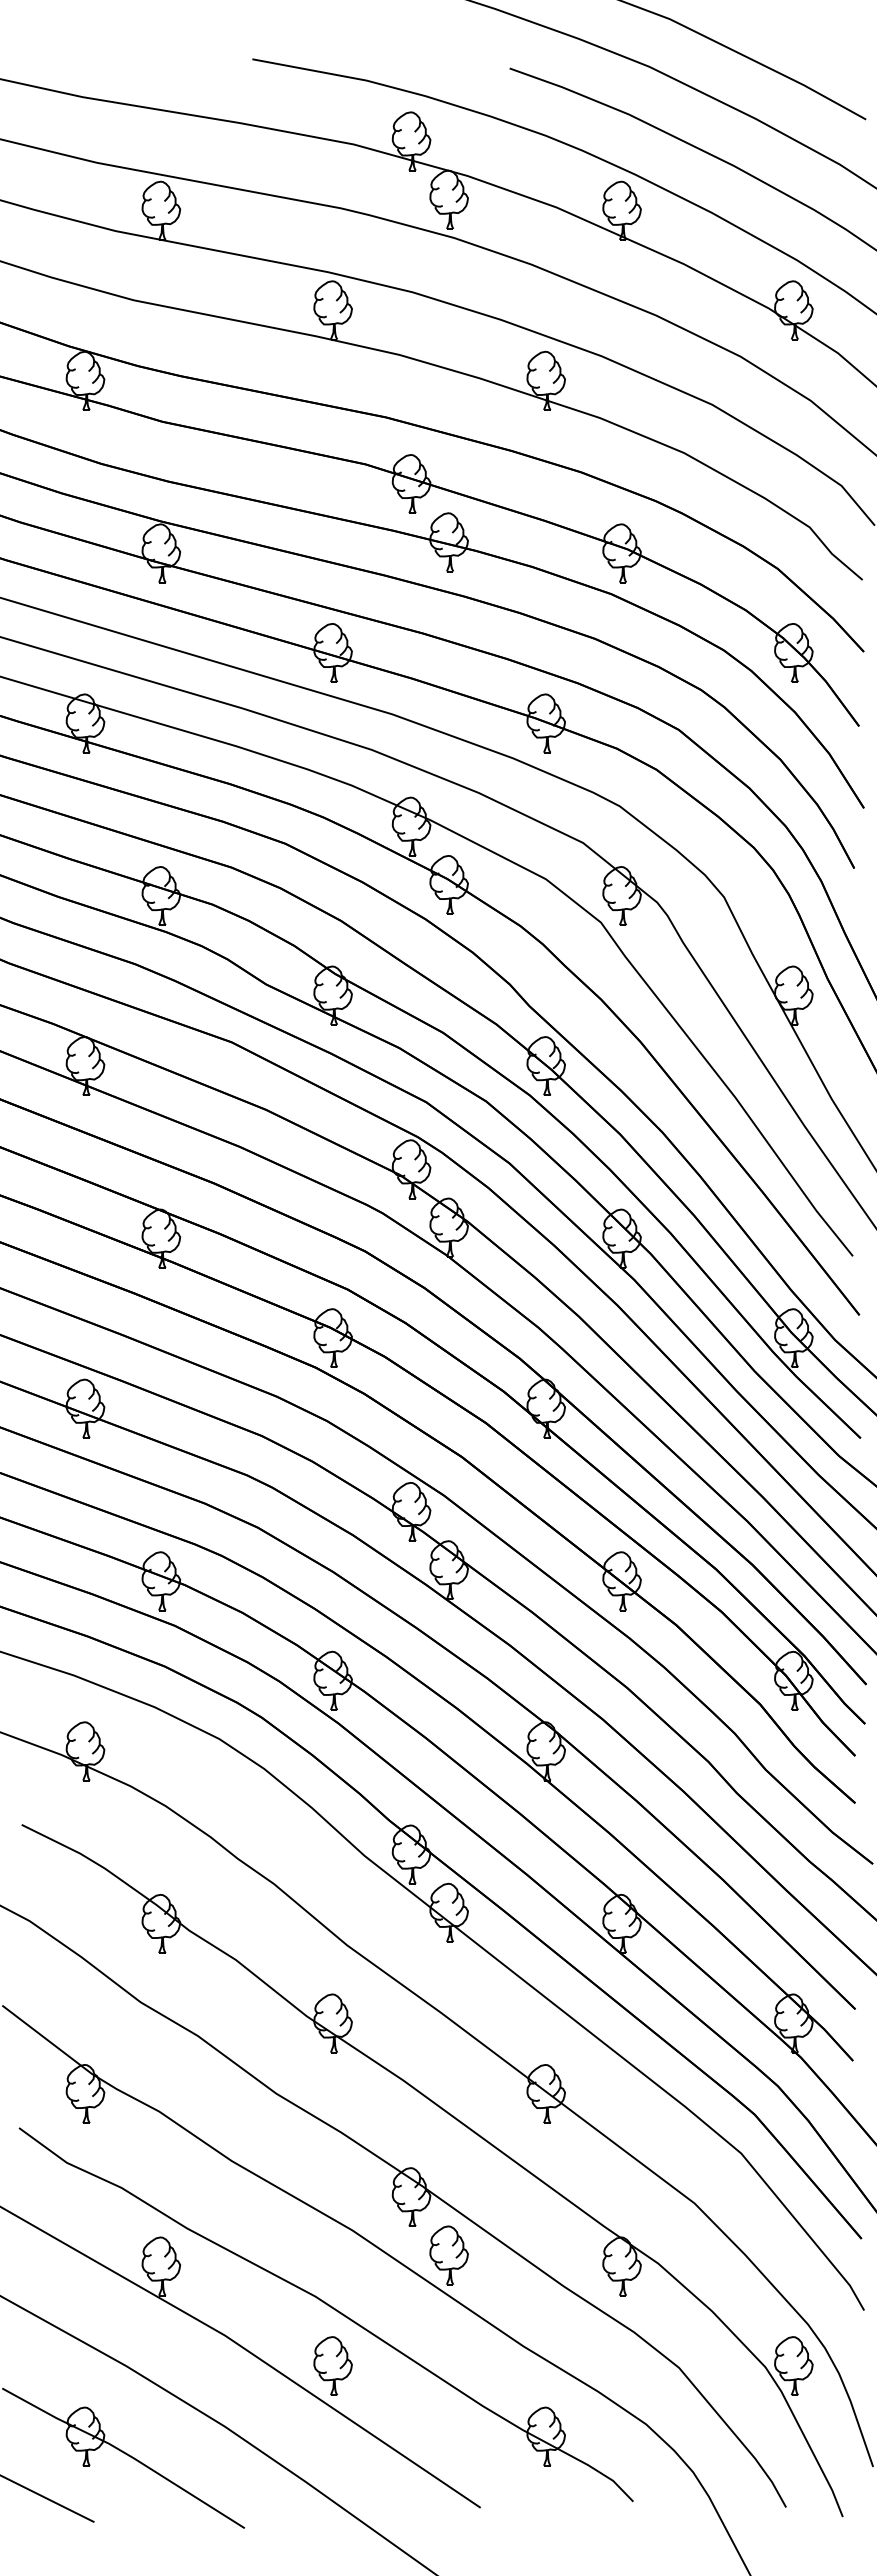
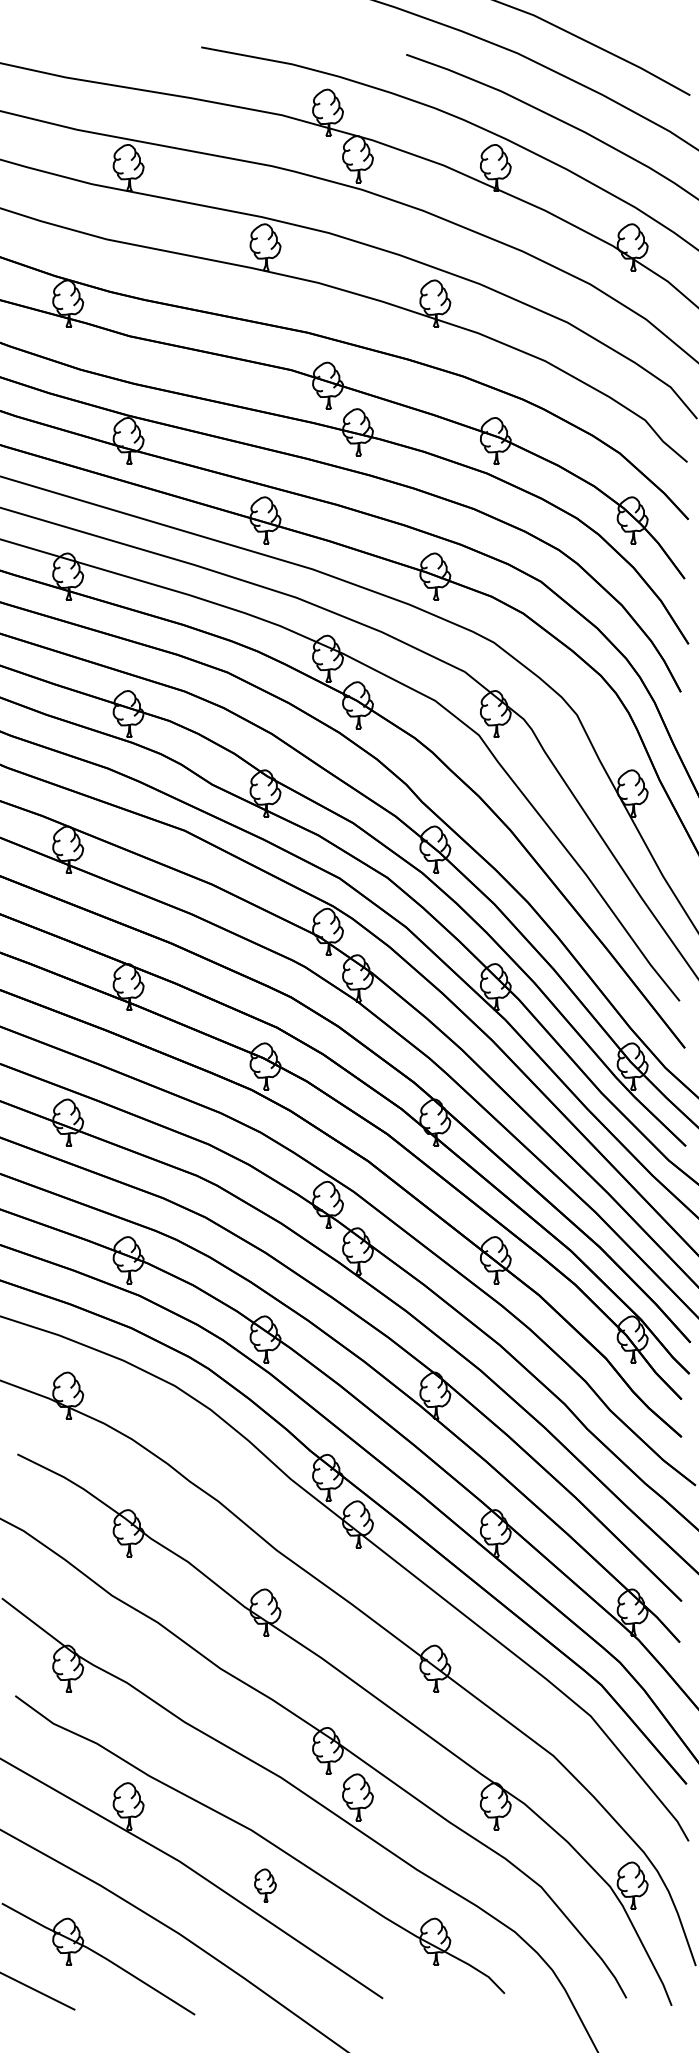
part: (332, 2365) -> (265, 1885), size x0.7

